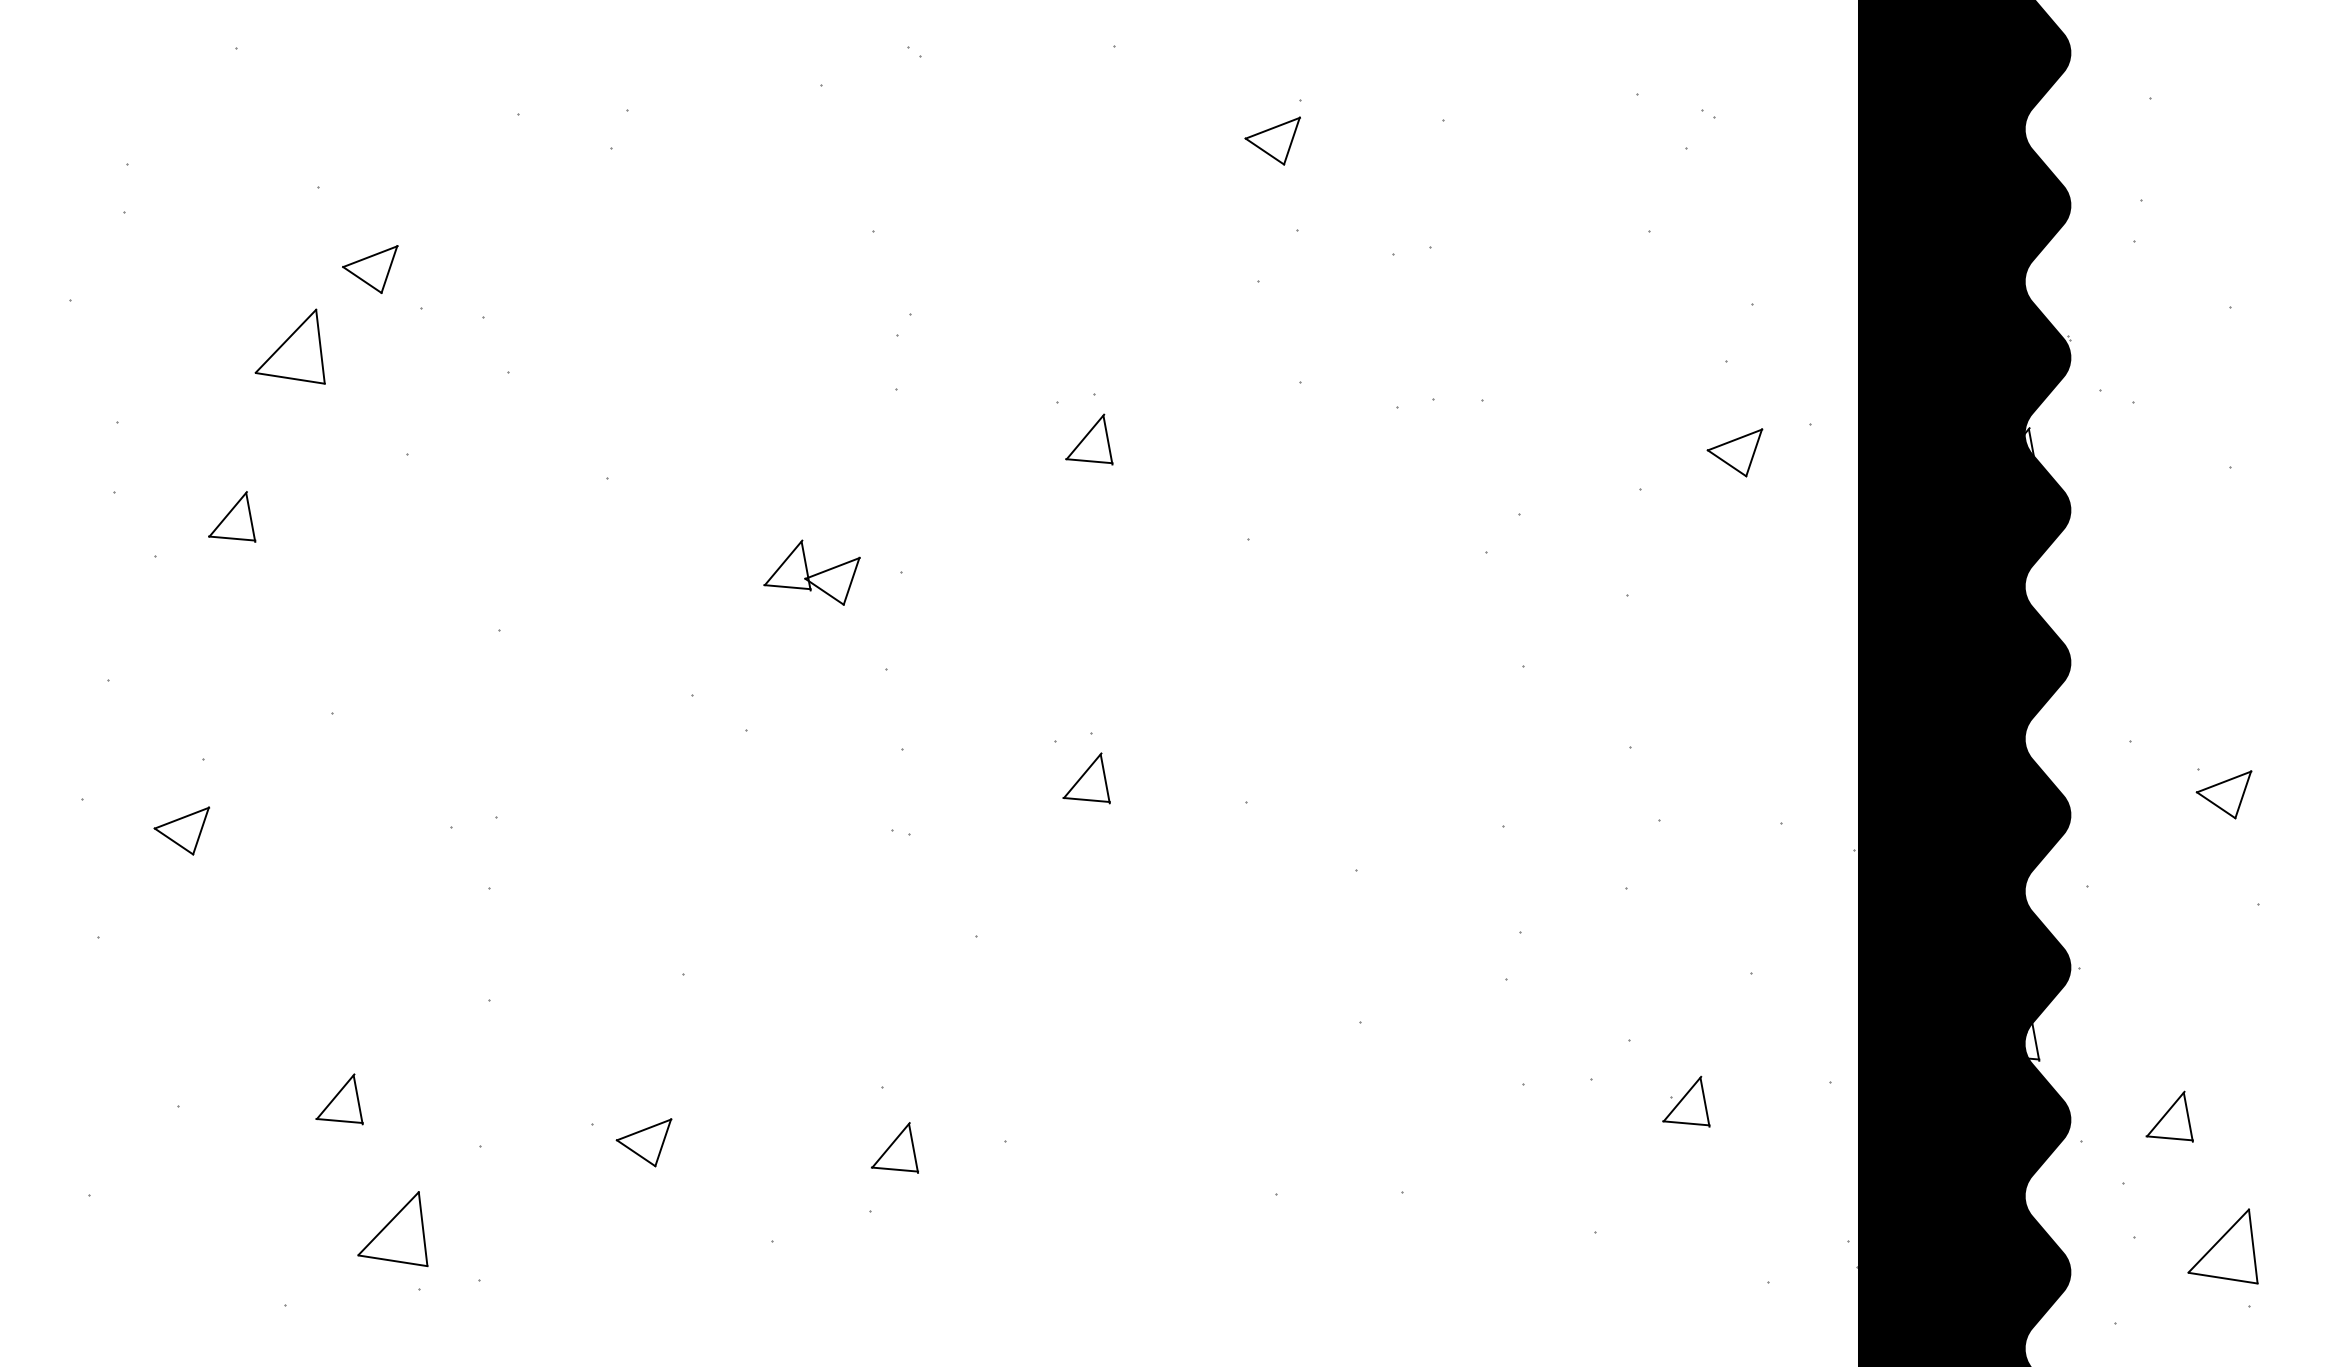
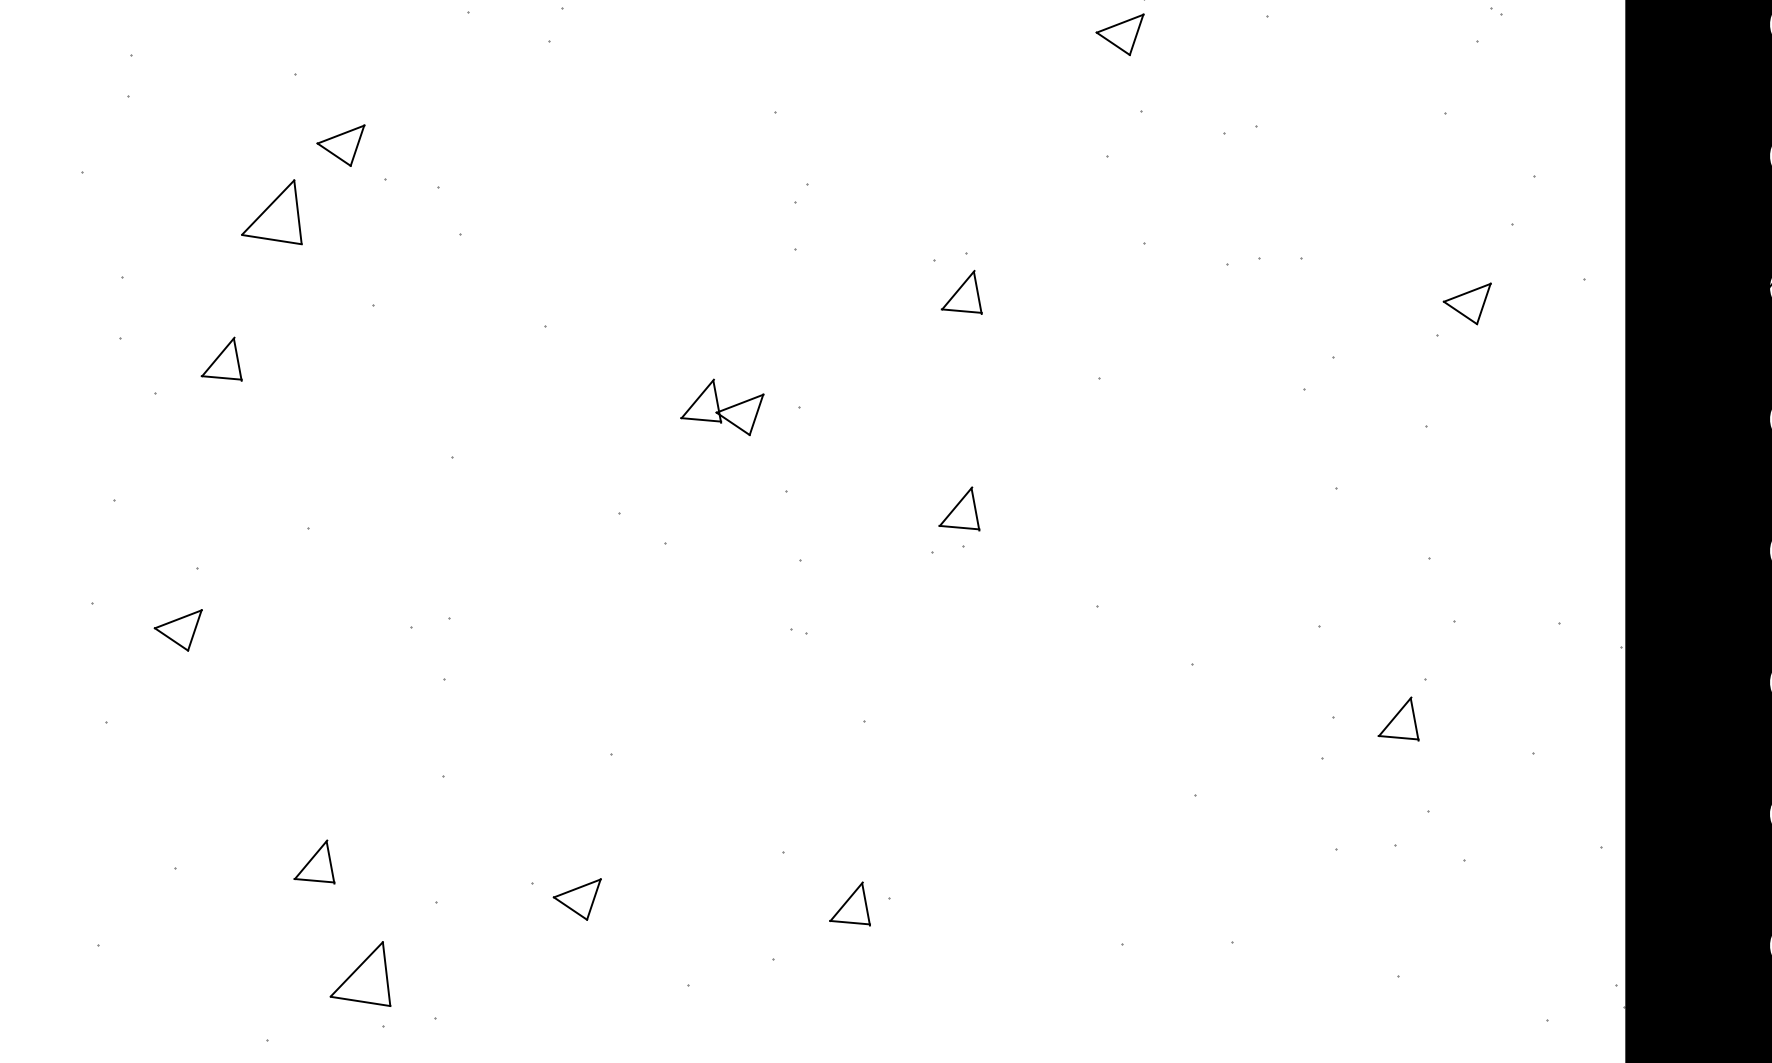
part: (1734, 452) -> (1466, 303), moved
part: (1086, 778) -> (959, 509), moved
part: (1686, 1101) -> (1398, 718), moved
part: (894, 1147) -> (849, 903), moved

